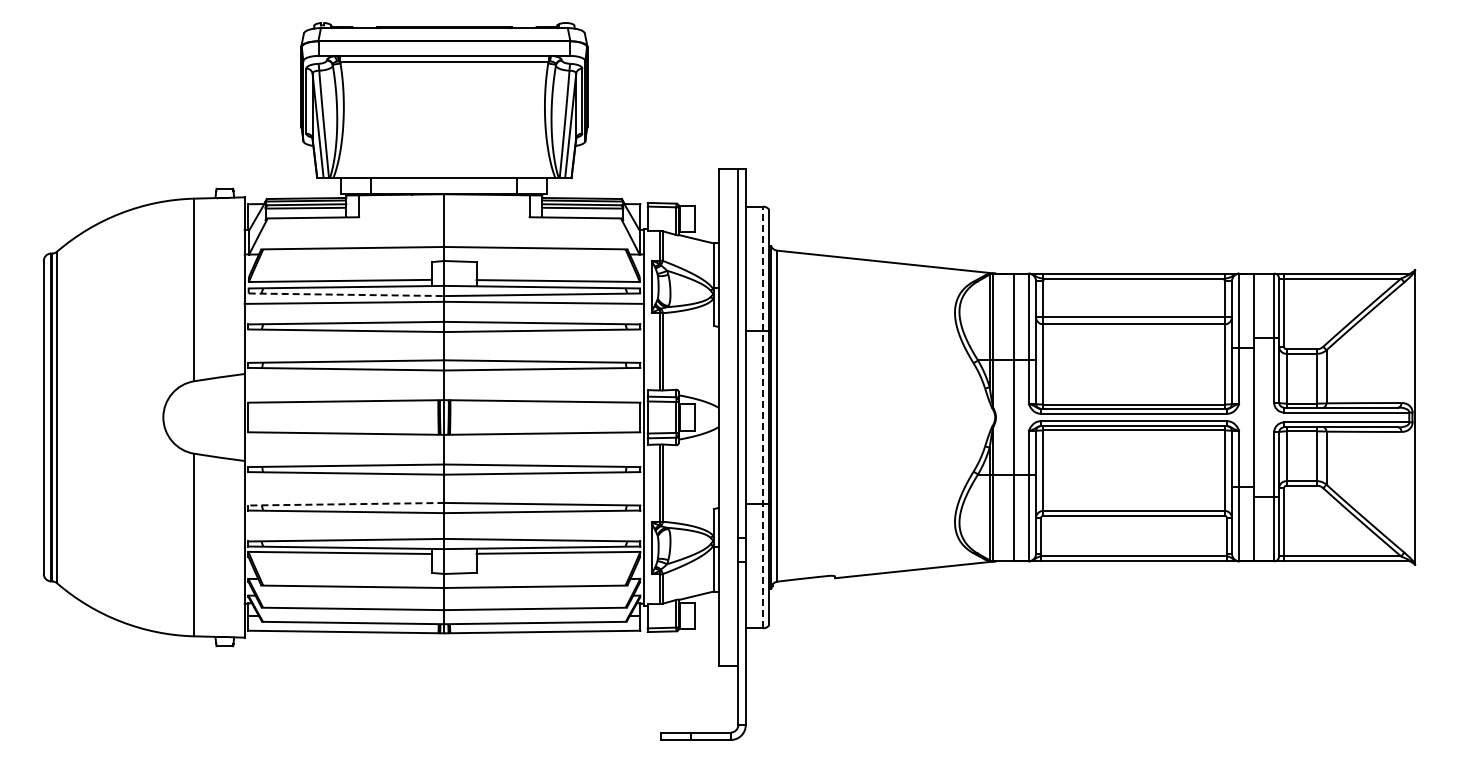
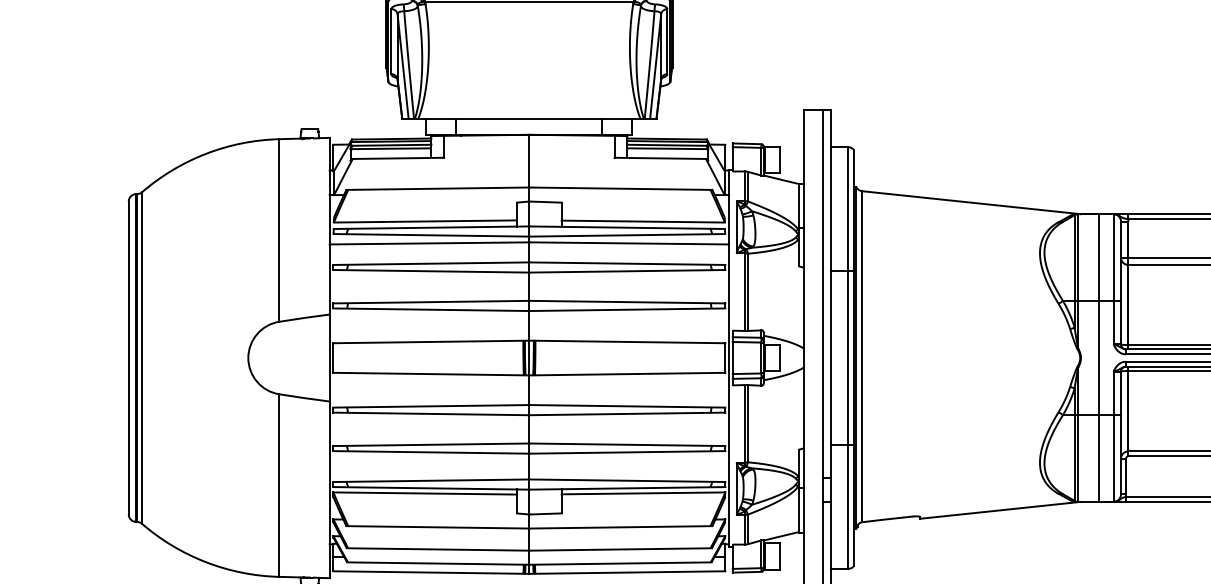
line: (346, 294) -> (431, 235), dashed -> solid
line: (763, 417) -> (848, 358), dashed -> solid
line: (346, 504) -> (431, 445), dashed -> solid

